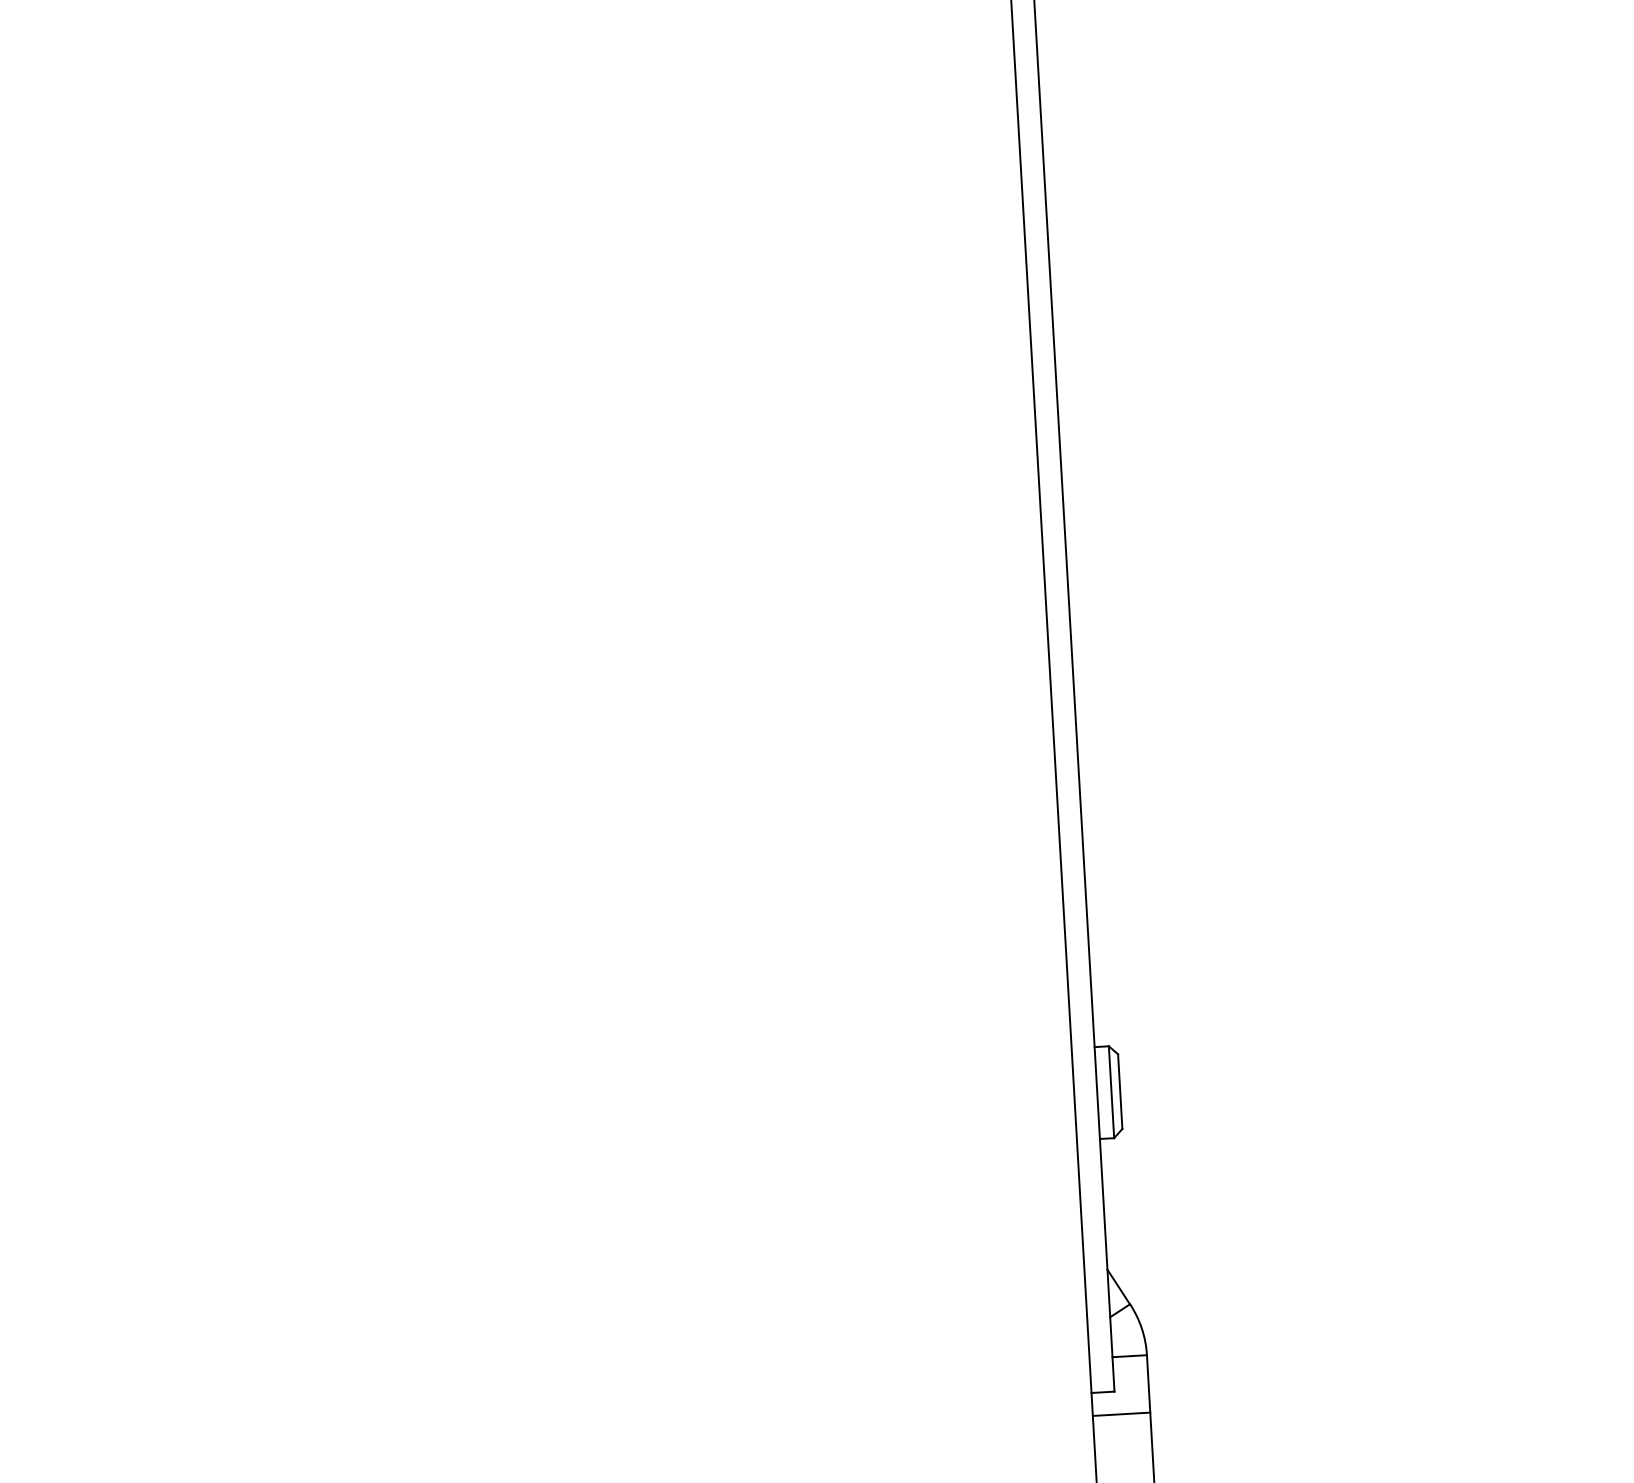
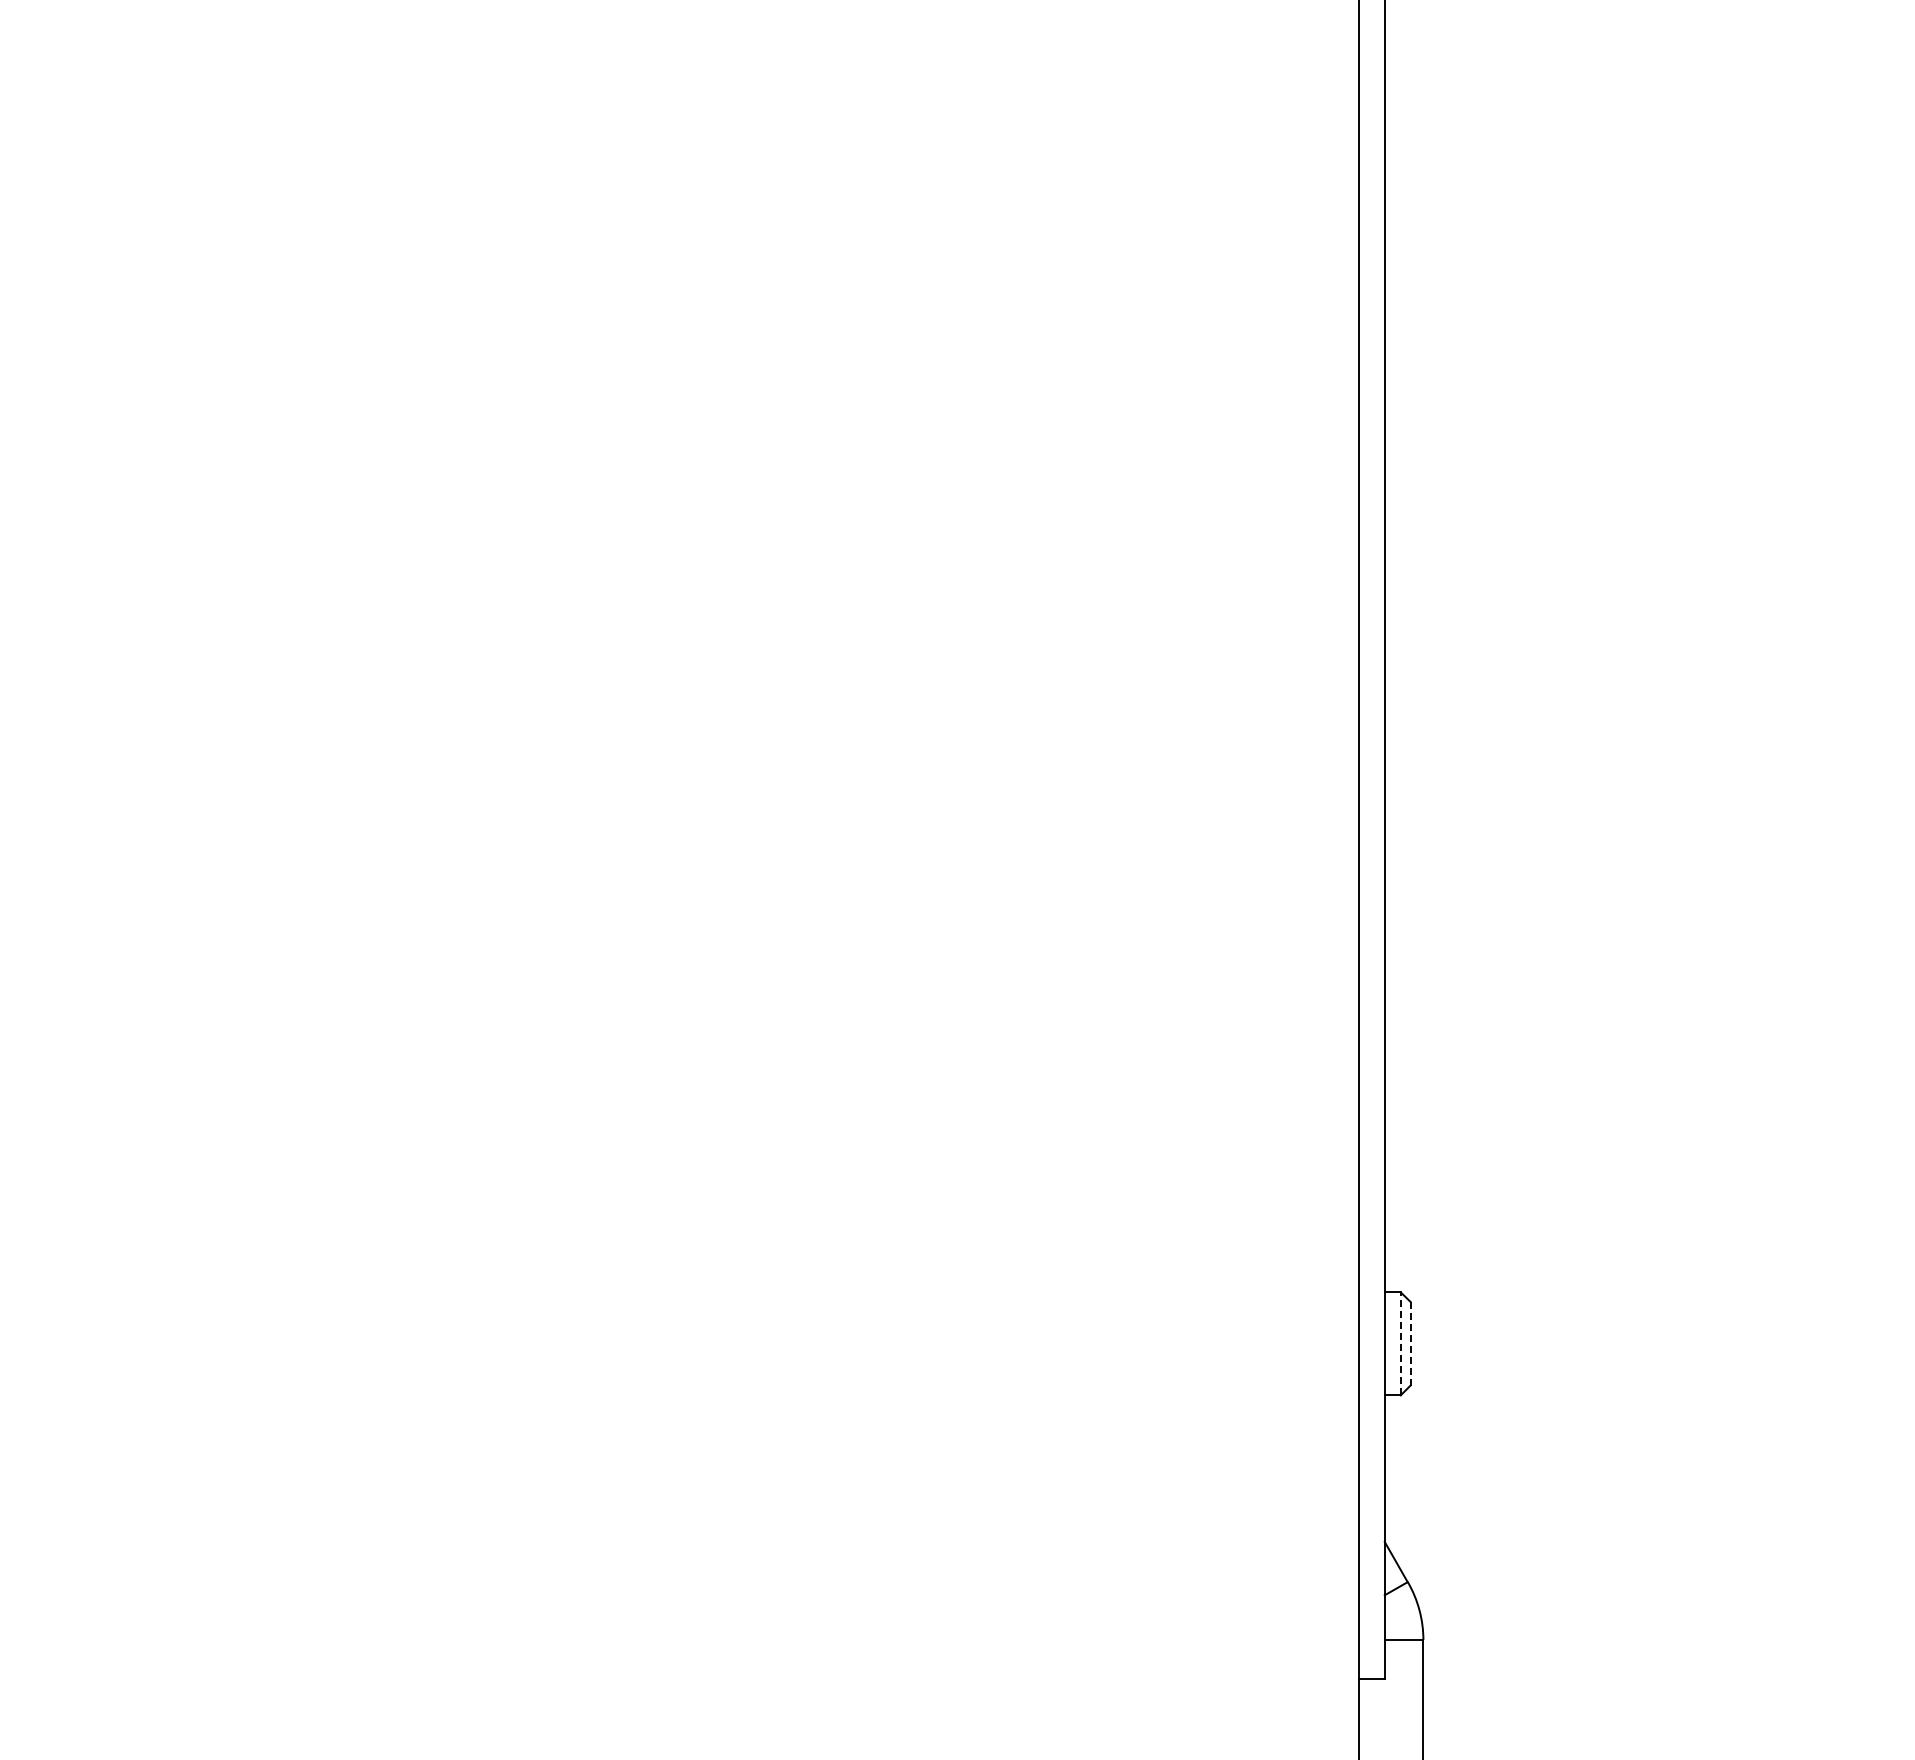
line: (1111, 1091) -> (1400, 1343), solid -> dashed
line: (1120, 1091) -> (1410, 1343), solid -> dashed
line: (1121, 1414) -> (1391, 1704), removed

